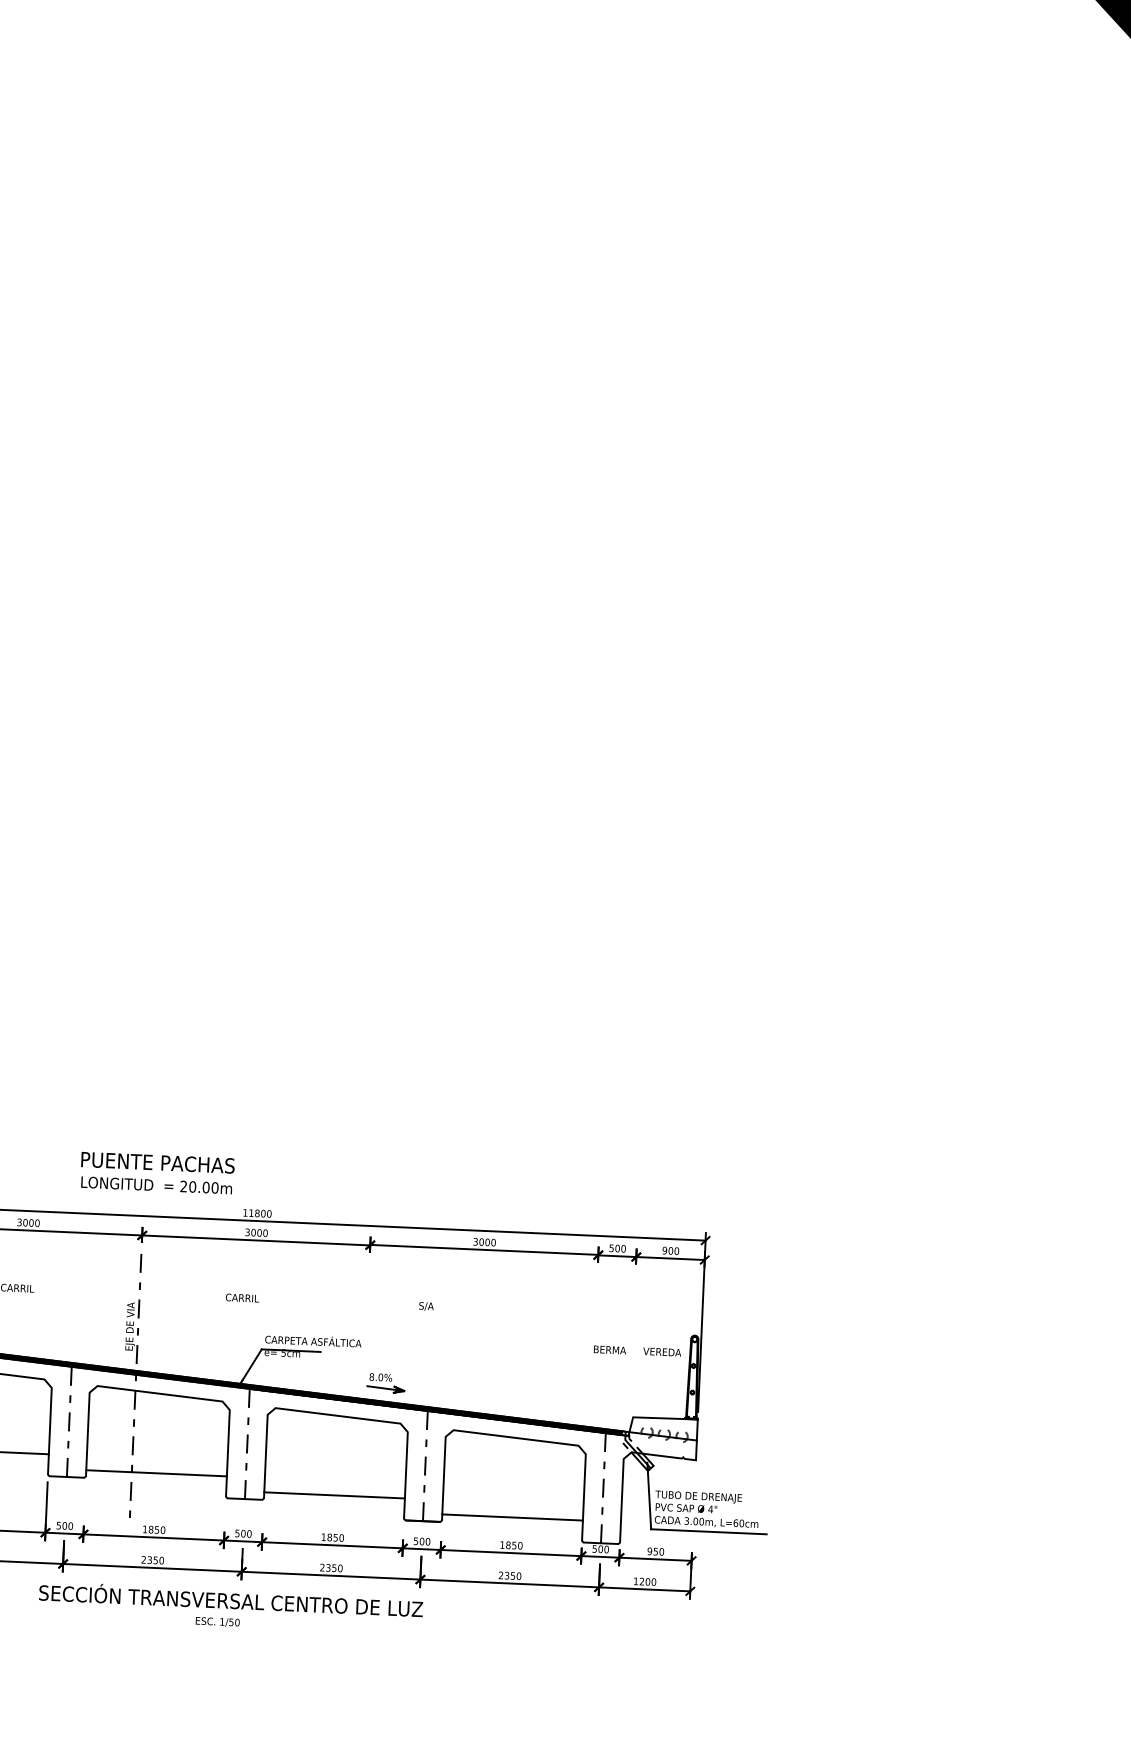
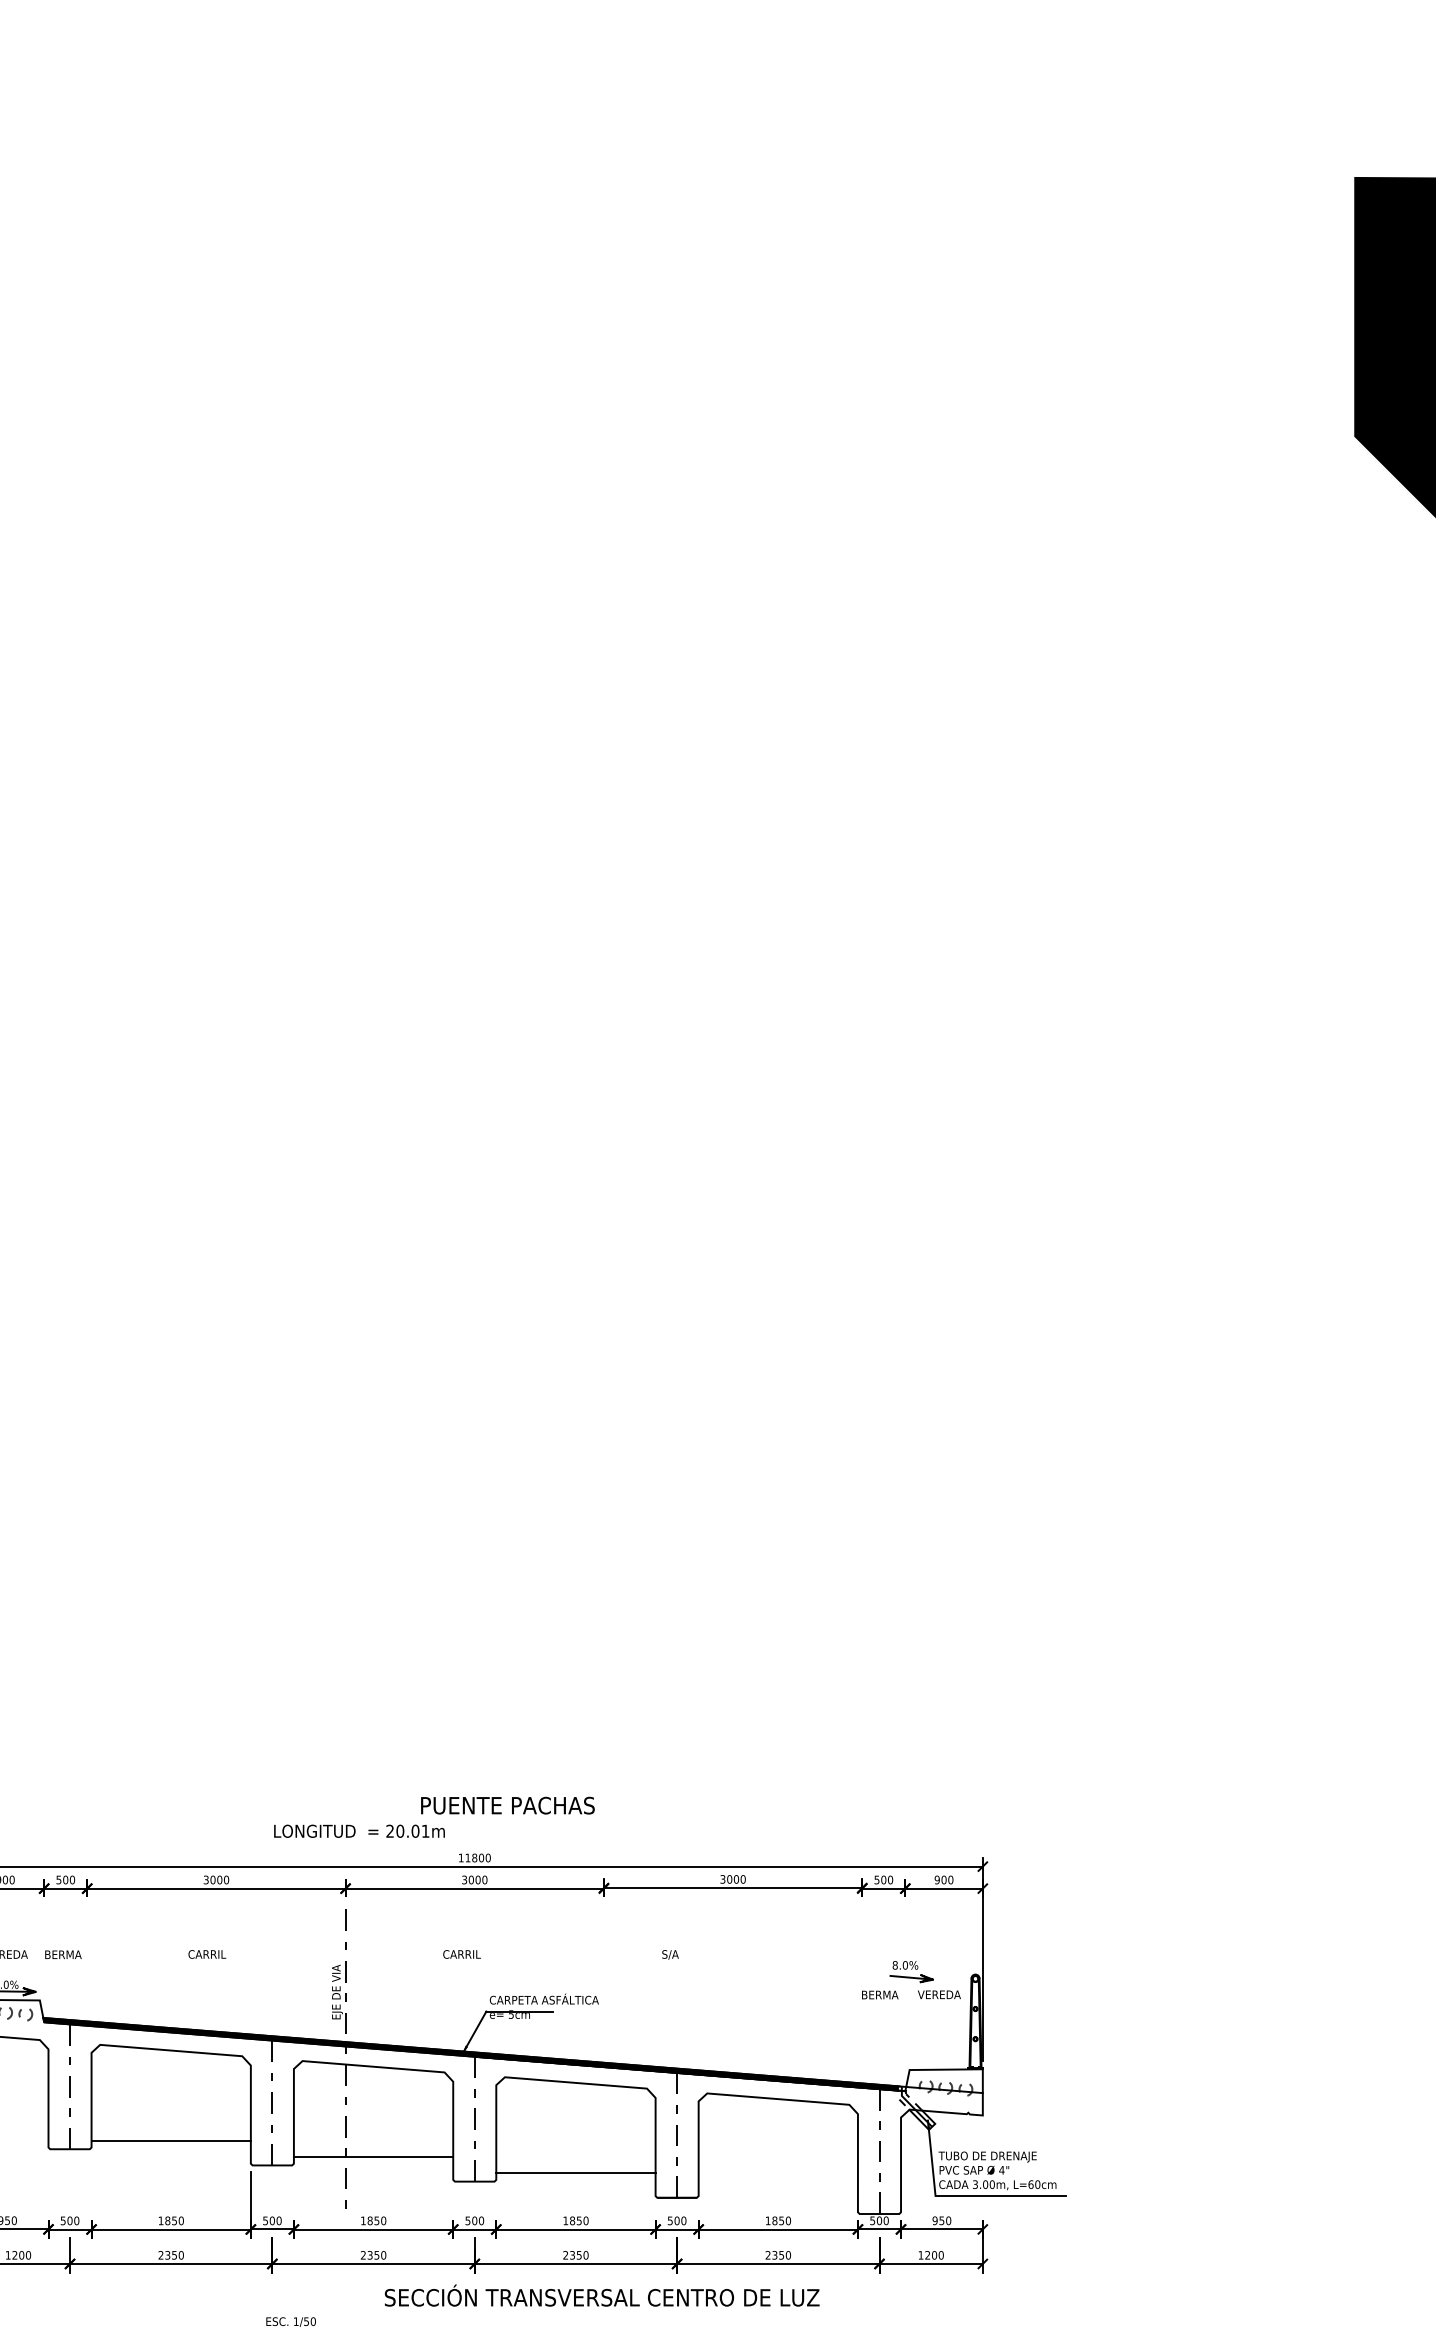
text: (157, 1162) -> (507, 1805), moved
text: (214, 1187) -> (425, 1830), 20.00m -> 20.01m
part: (385, 1383) -> (911, 1972), moved
line: (511, 1517) -> (777, 2189), removed
text: (230, 1599) -> (601, 2295), moved
text: (217, 1621) -> (290, 2321), moved

